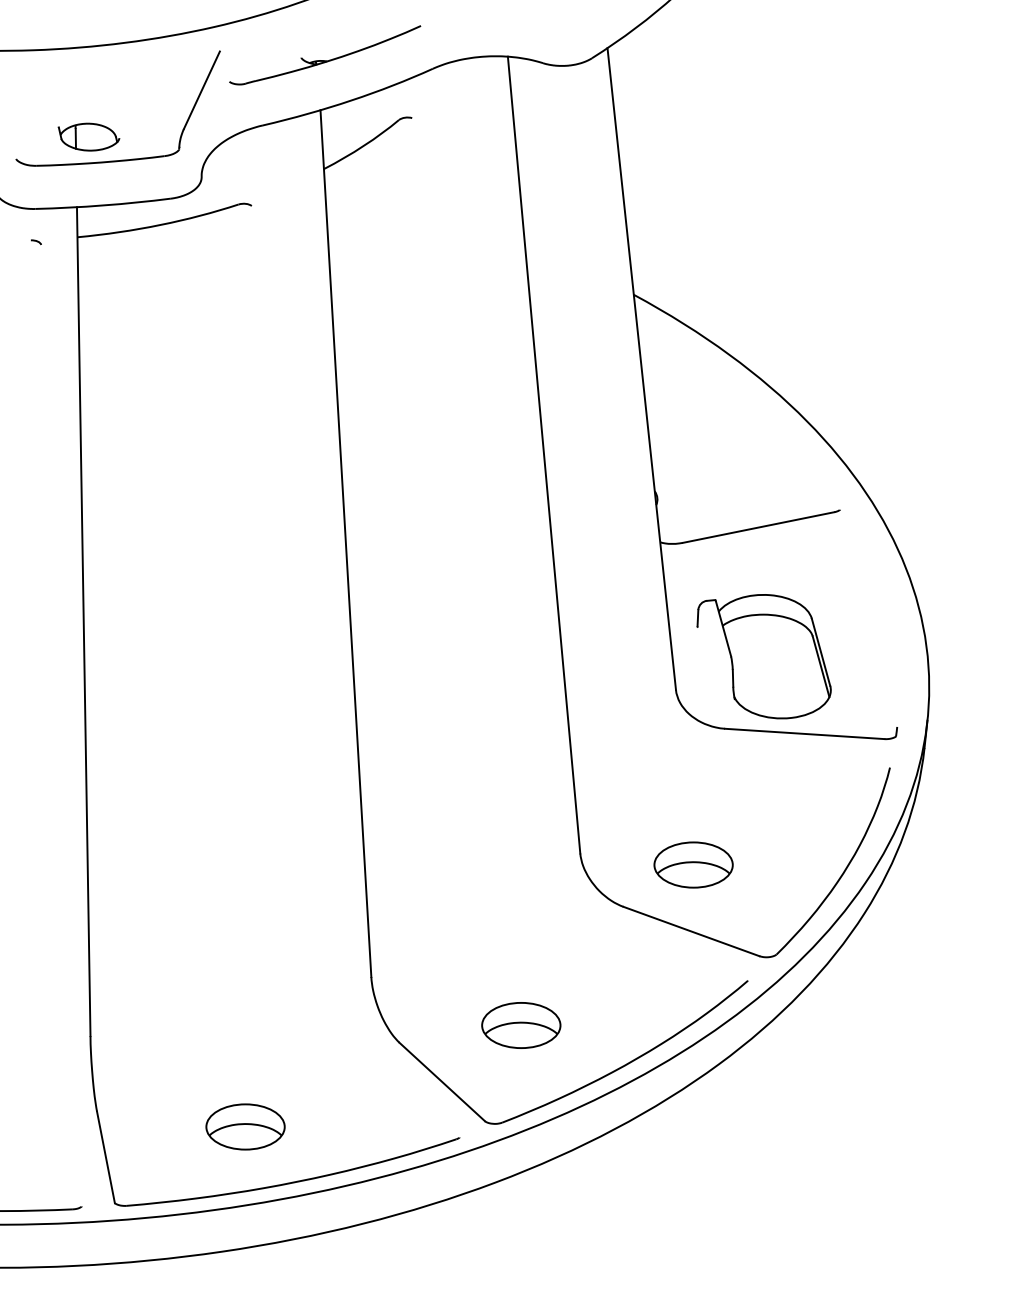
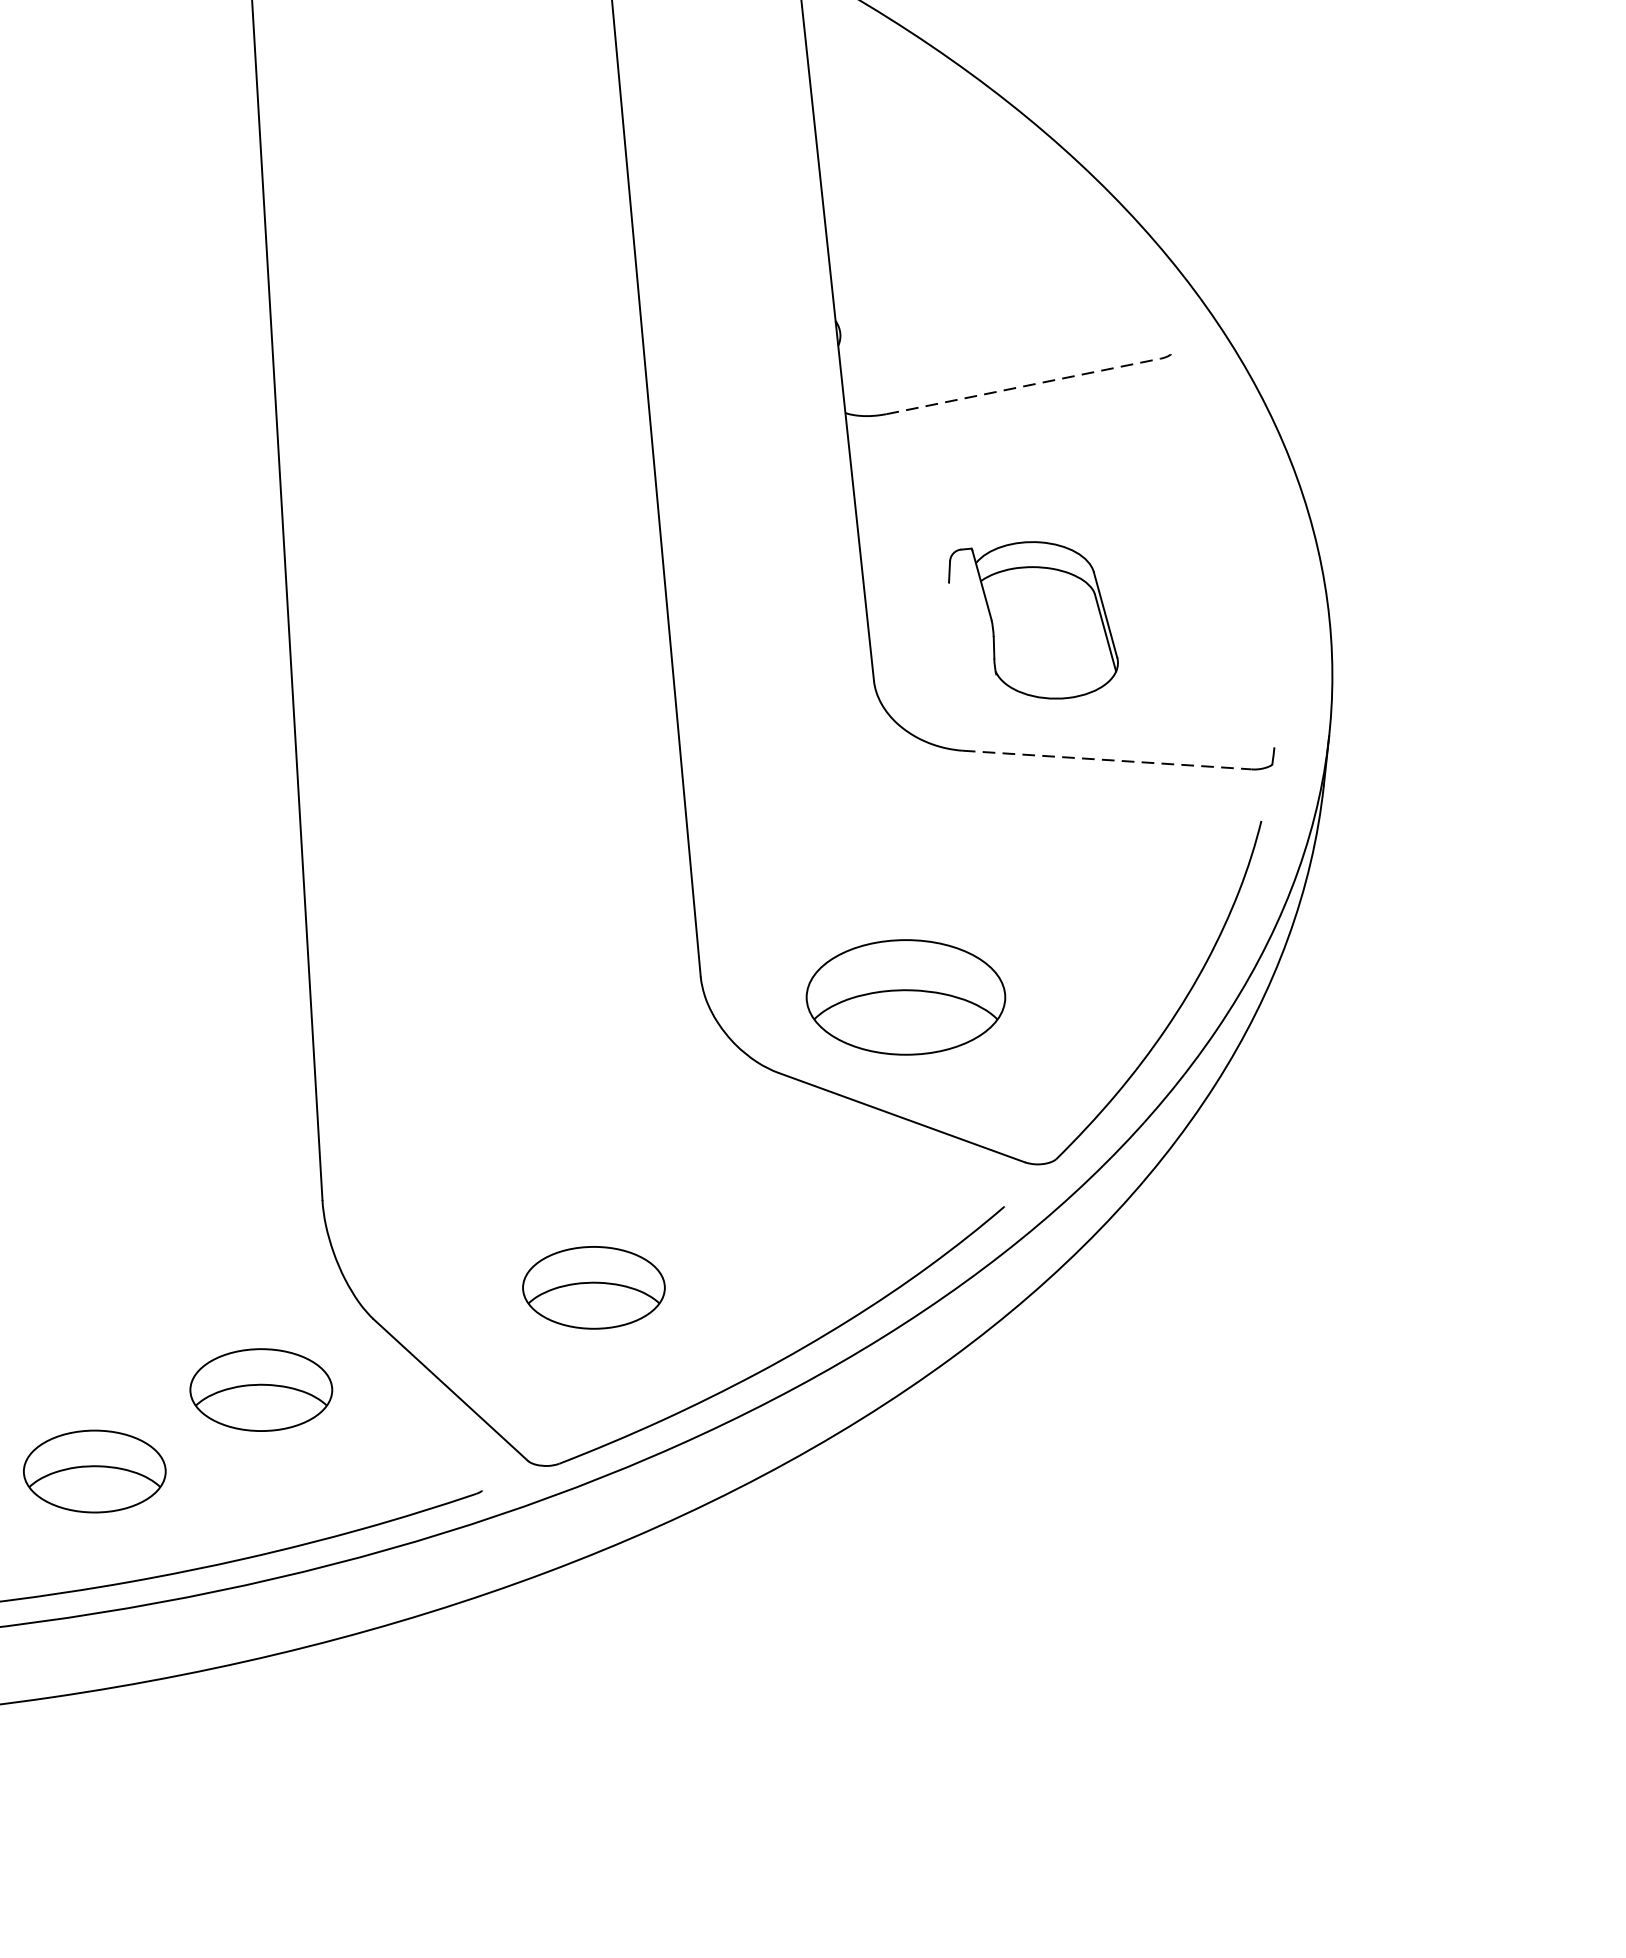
line: (759, 527) -> (1025, 386), solid -> dashed
part: (763, 656) -> (1032, 619), size x0.7
line: (804, 733) -> (1106, 759), solid -> dashed
part: (693, 864) -> (905, 996), size x1.4
part: (337, 1081) -> (261, 1389), added

